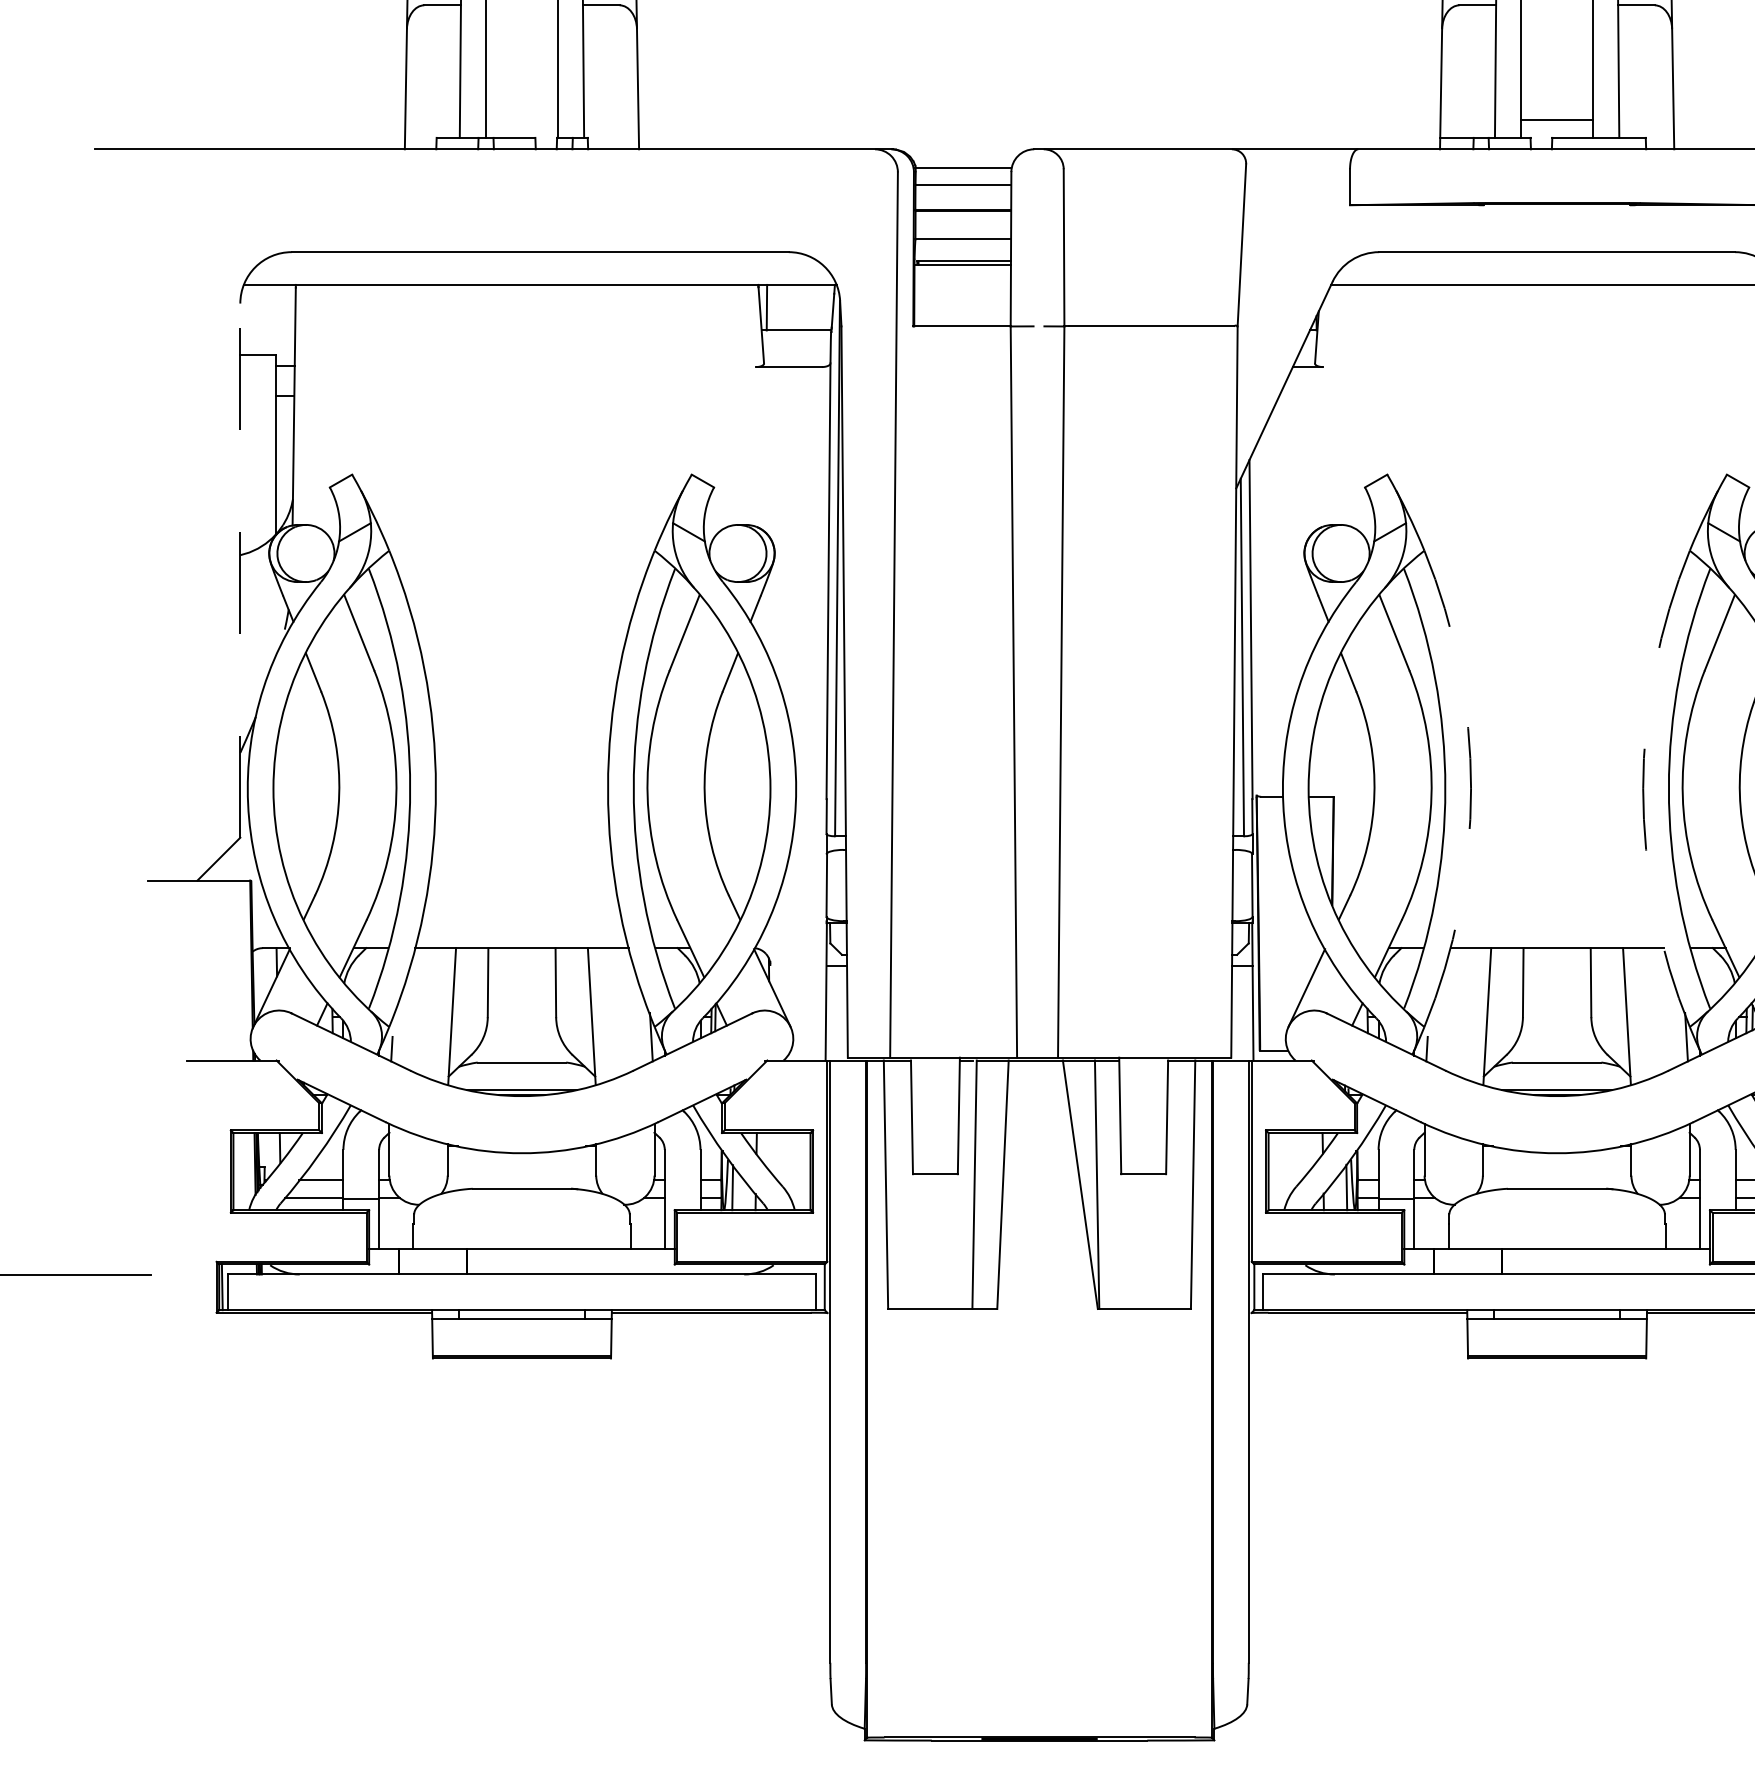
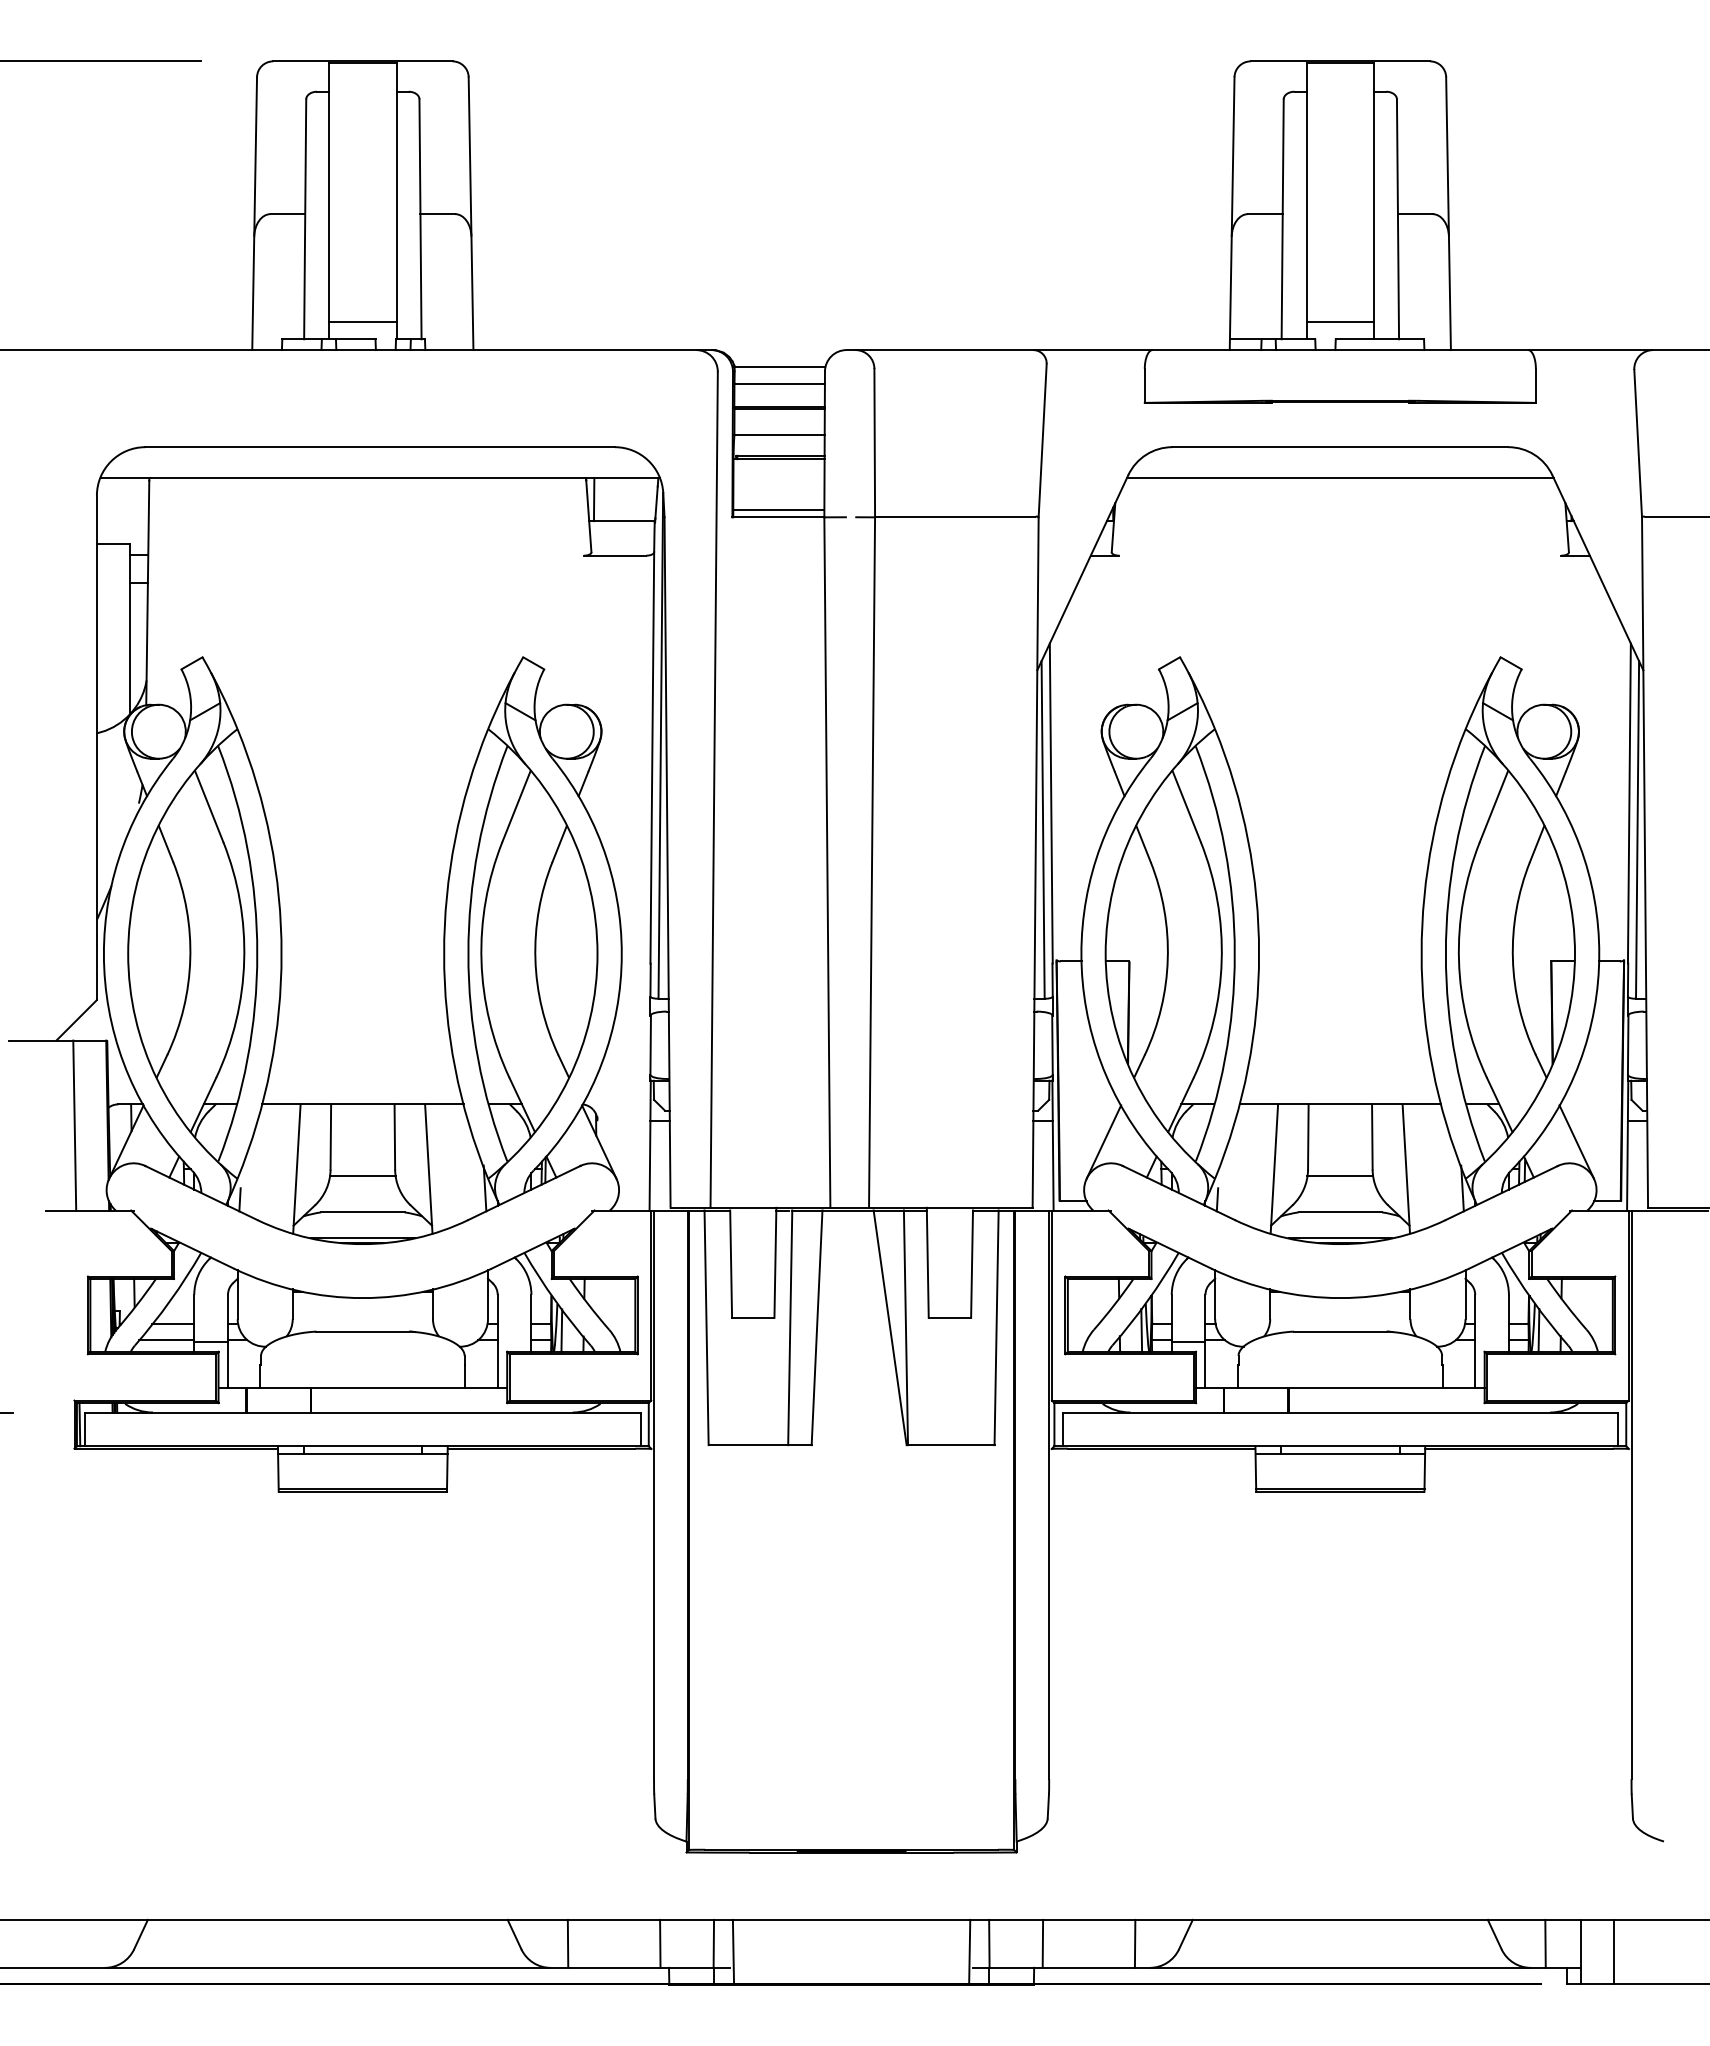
line: (521, 120) -> (362, 322), added
line: (962, 318) -> (778, 509), added
line: (239, 570) -> (96, 747), dashed -> solid
arc: (1471, 788) -> (1259, 953), dashed -> solid
arc: (1643, 788) -> (1421, 953), dashed -> solid
line: (216, 970) -> (74, 1125), added
line: (521, 1024) -> (362, 1176), added
line: (1557, 1024) -> (1340, 1176), added

